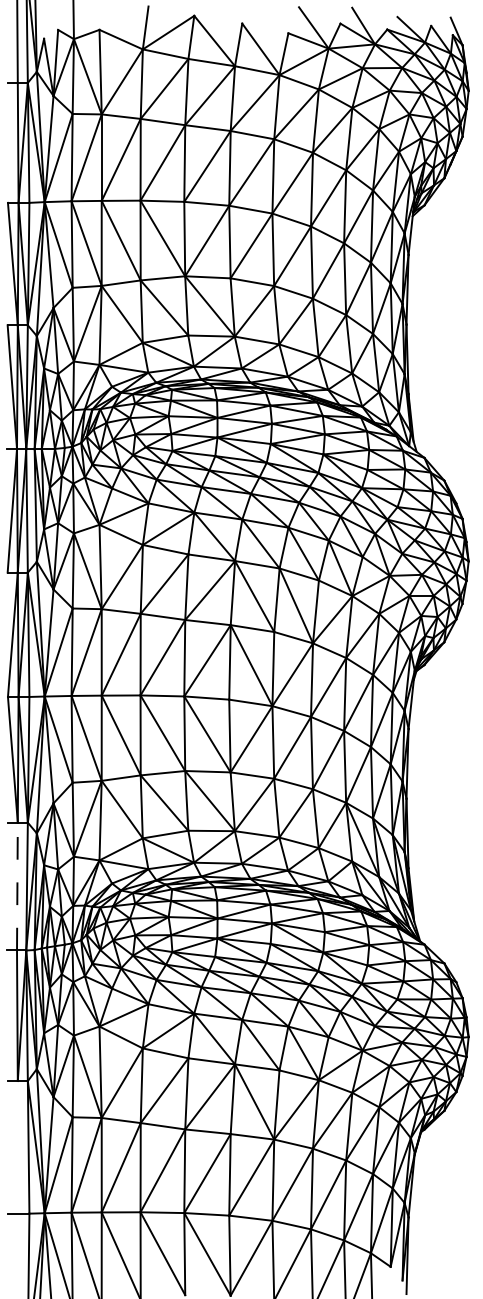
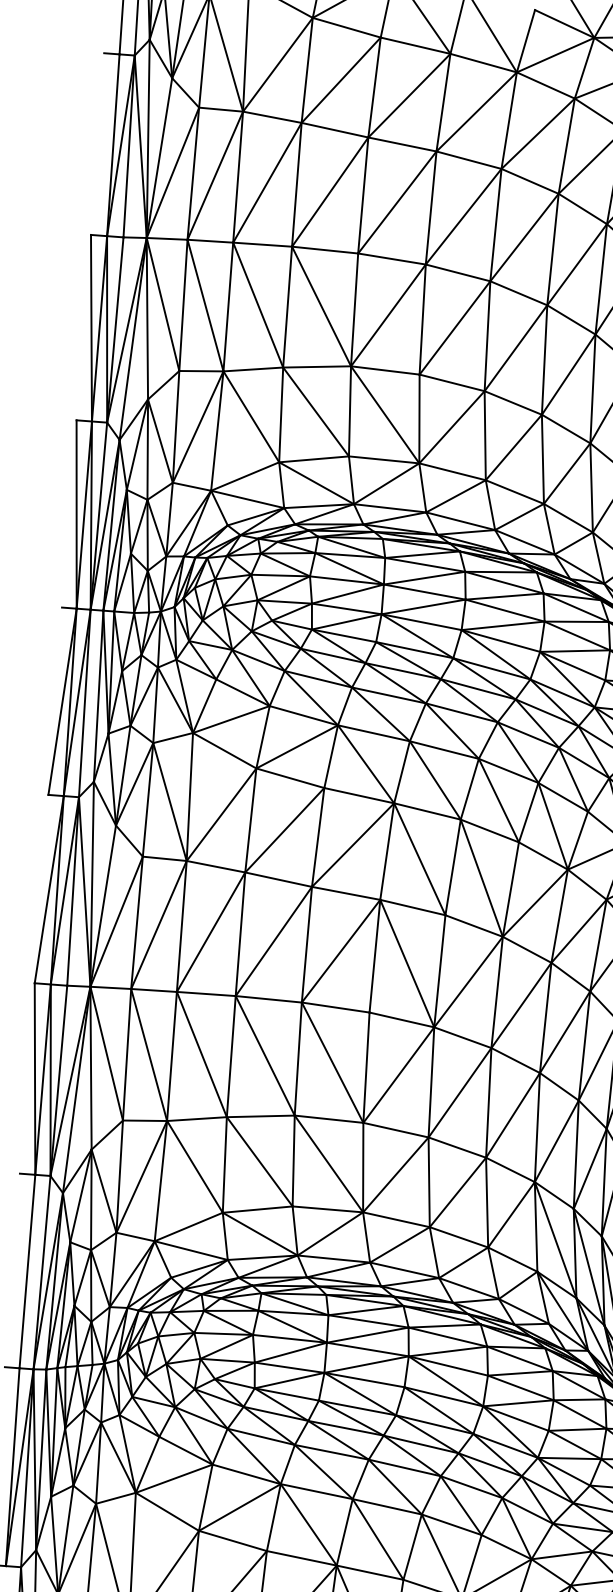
line: (17, 886) -> (27, 1271), dashed -> solid

